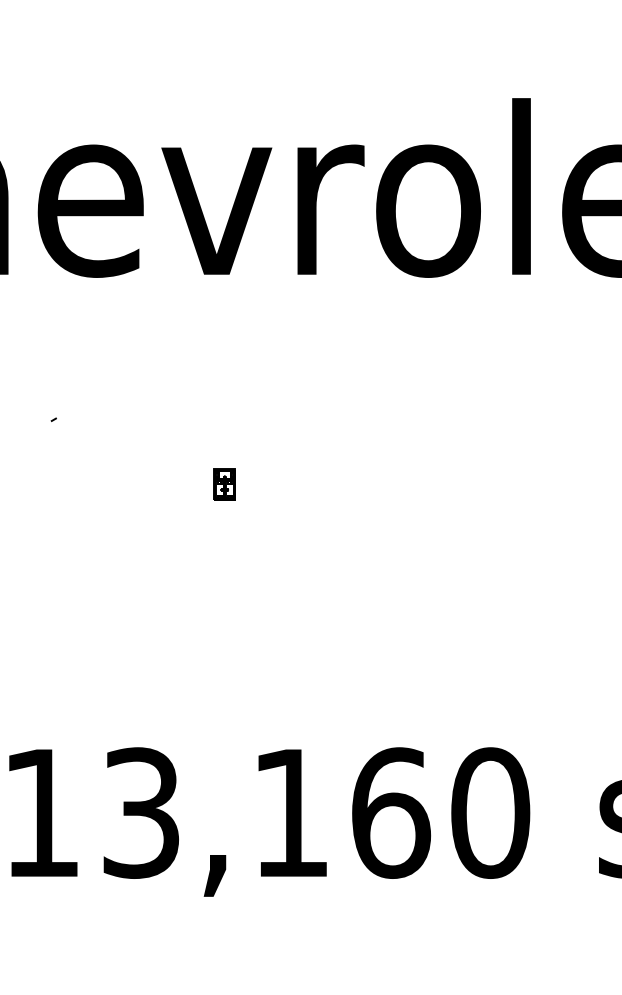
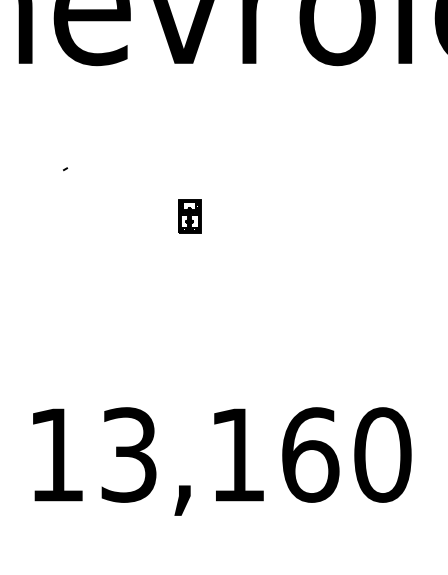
part: (224, 484) -> (189, 216), size x1.43

